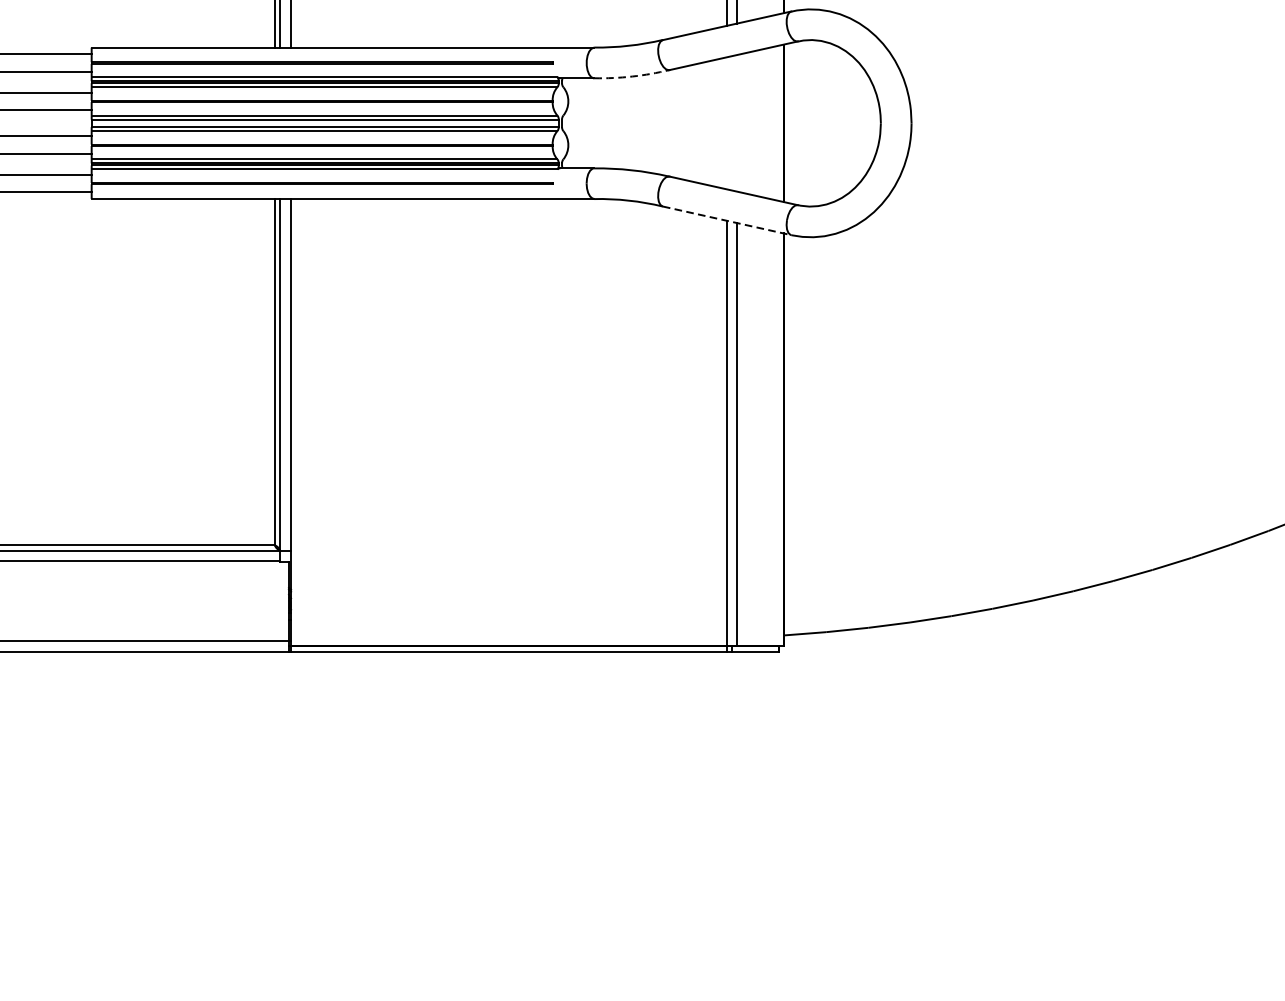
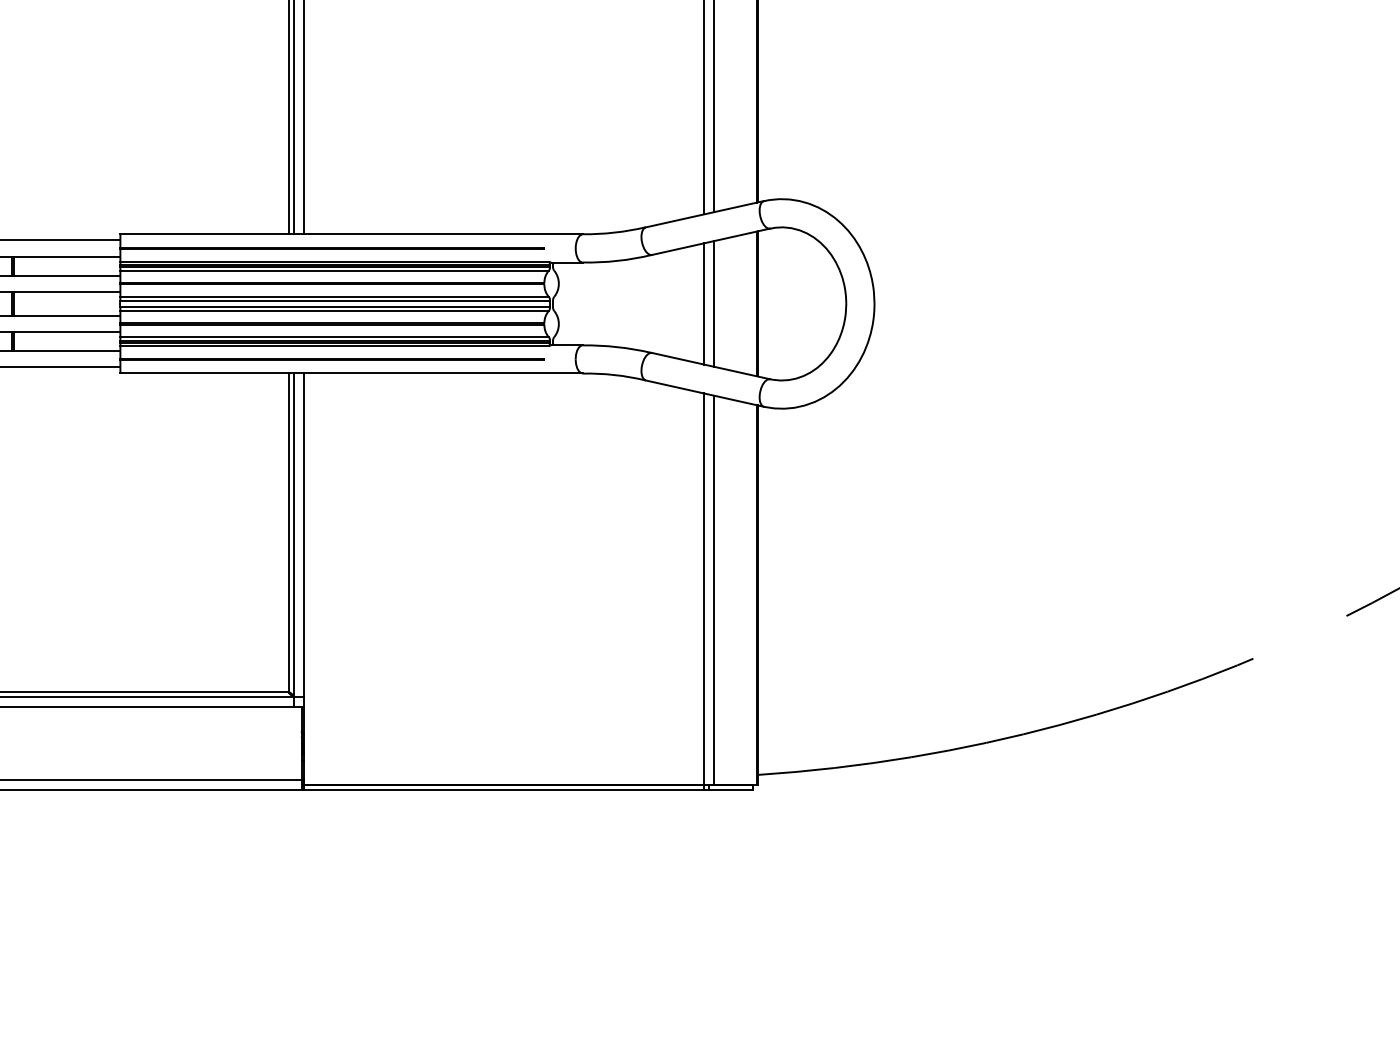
arc: (632, 76) -> (617, 260), dashed -> solid
line: (726, 122) -> (704, 303), added
line: (736, 122) -> (713, 303), added
line: (726, 220) -> (704, 393), dashed -> solid

